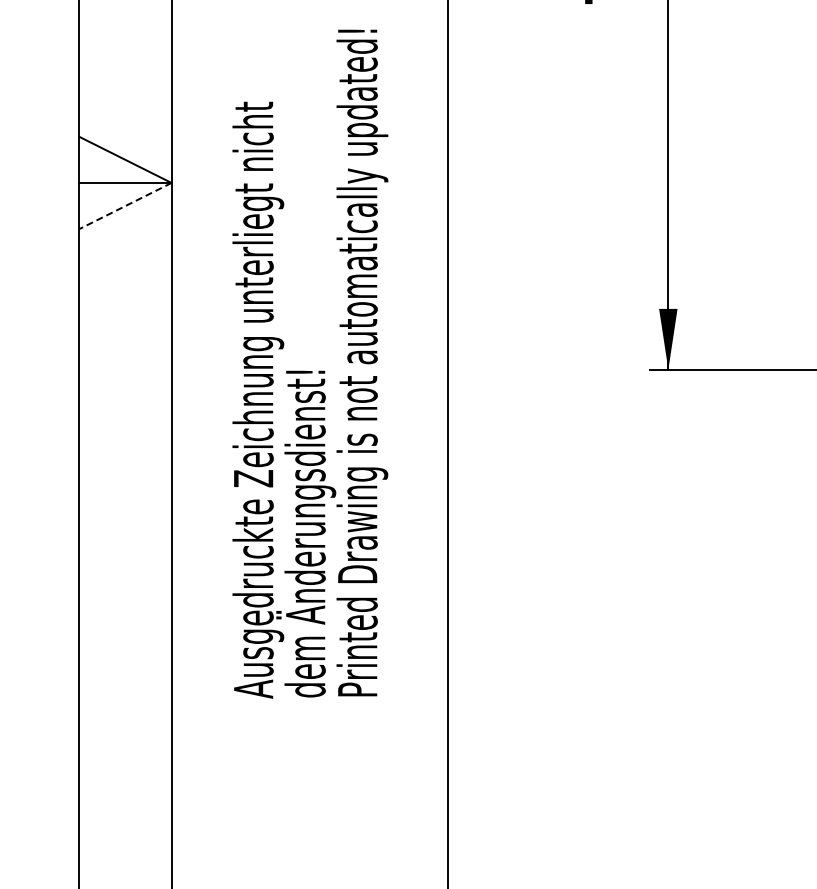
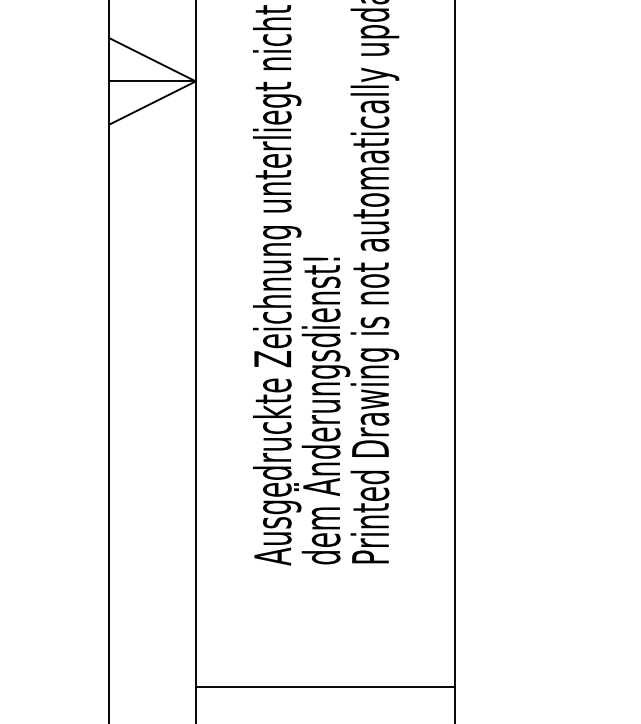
line: (125, 206) -> (152, 103), dashed -> solid
line: (309, 828) -> (325, 687), added

